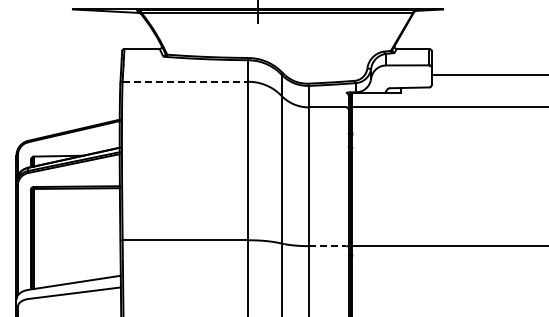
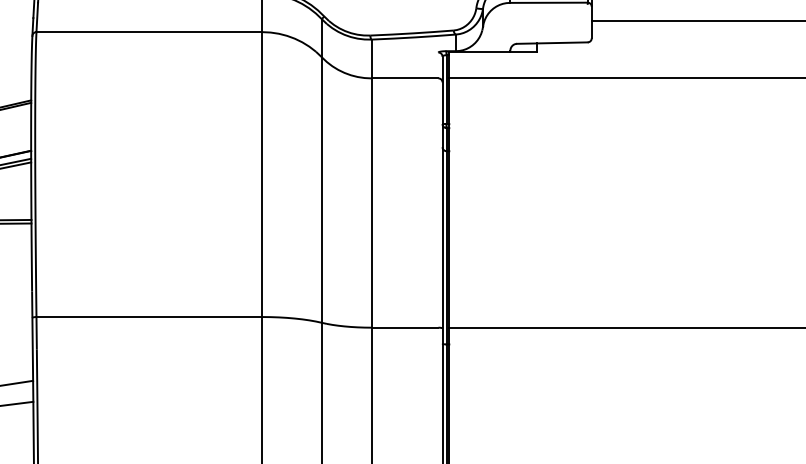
line: (185, 81) -> (149, 31), dashed -> solid
line: (327, 246) -> (404, 328), dashed -> solid

